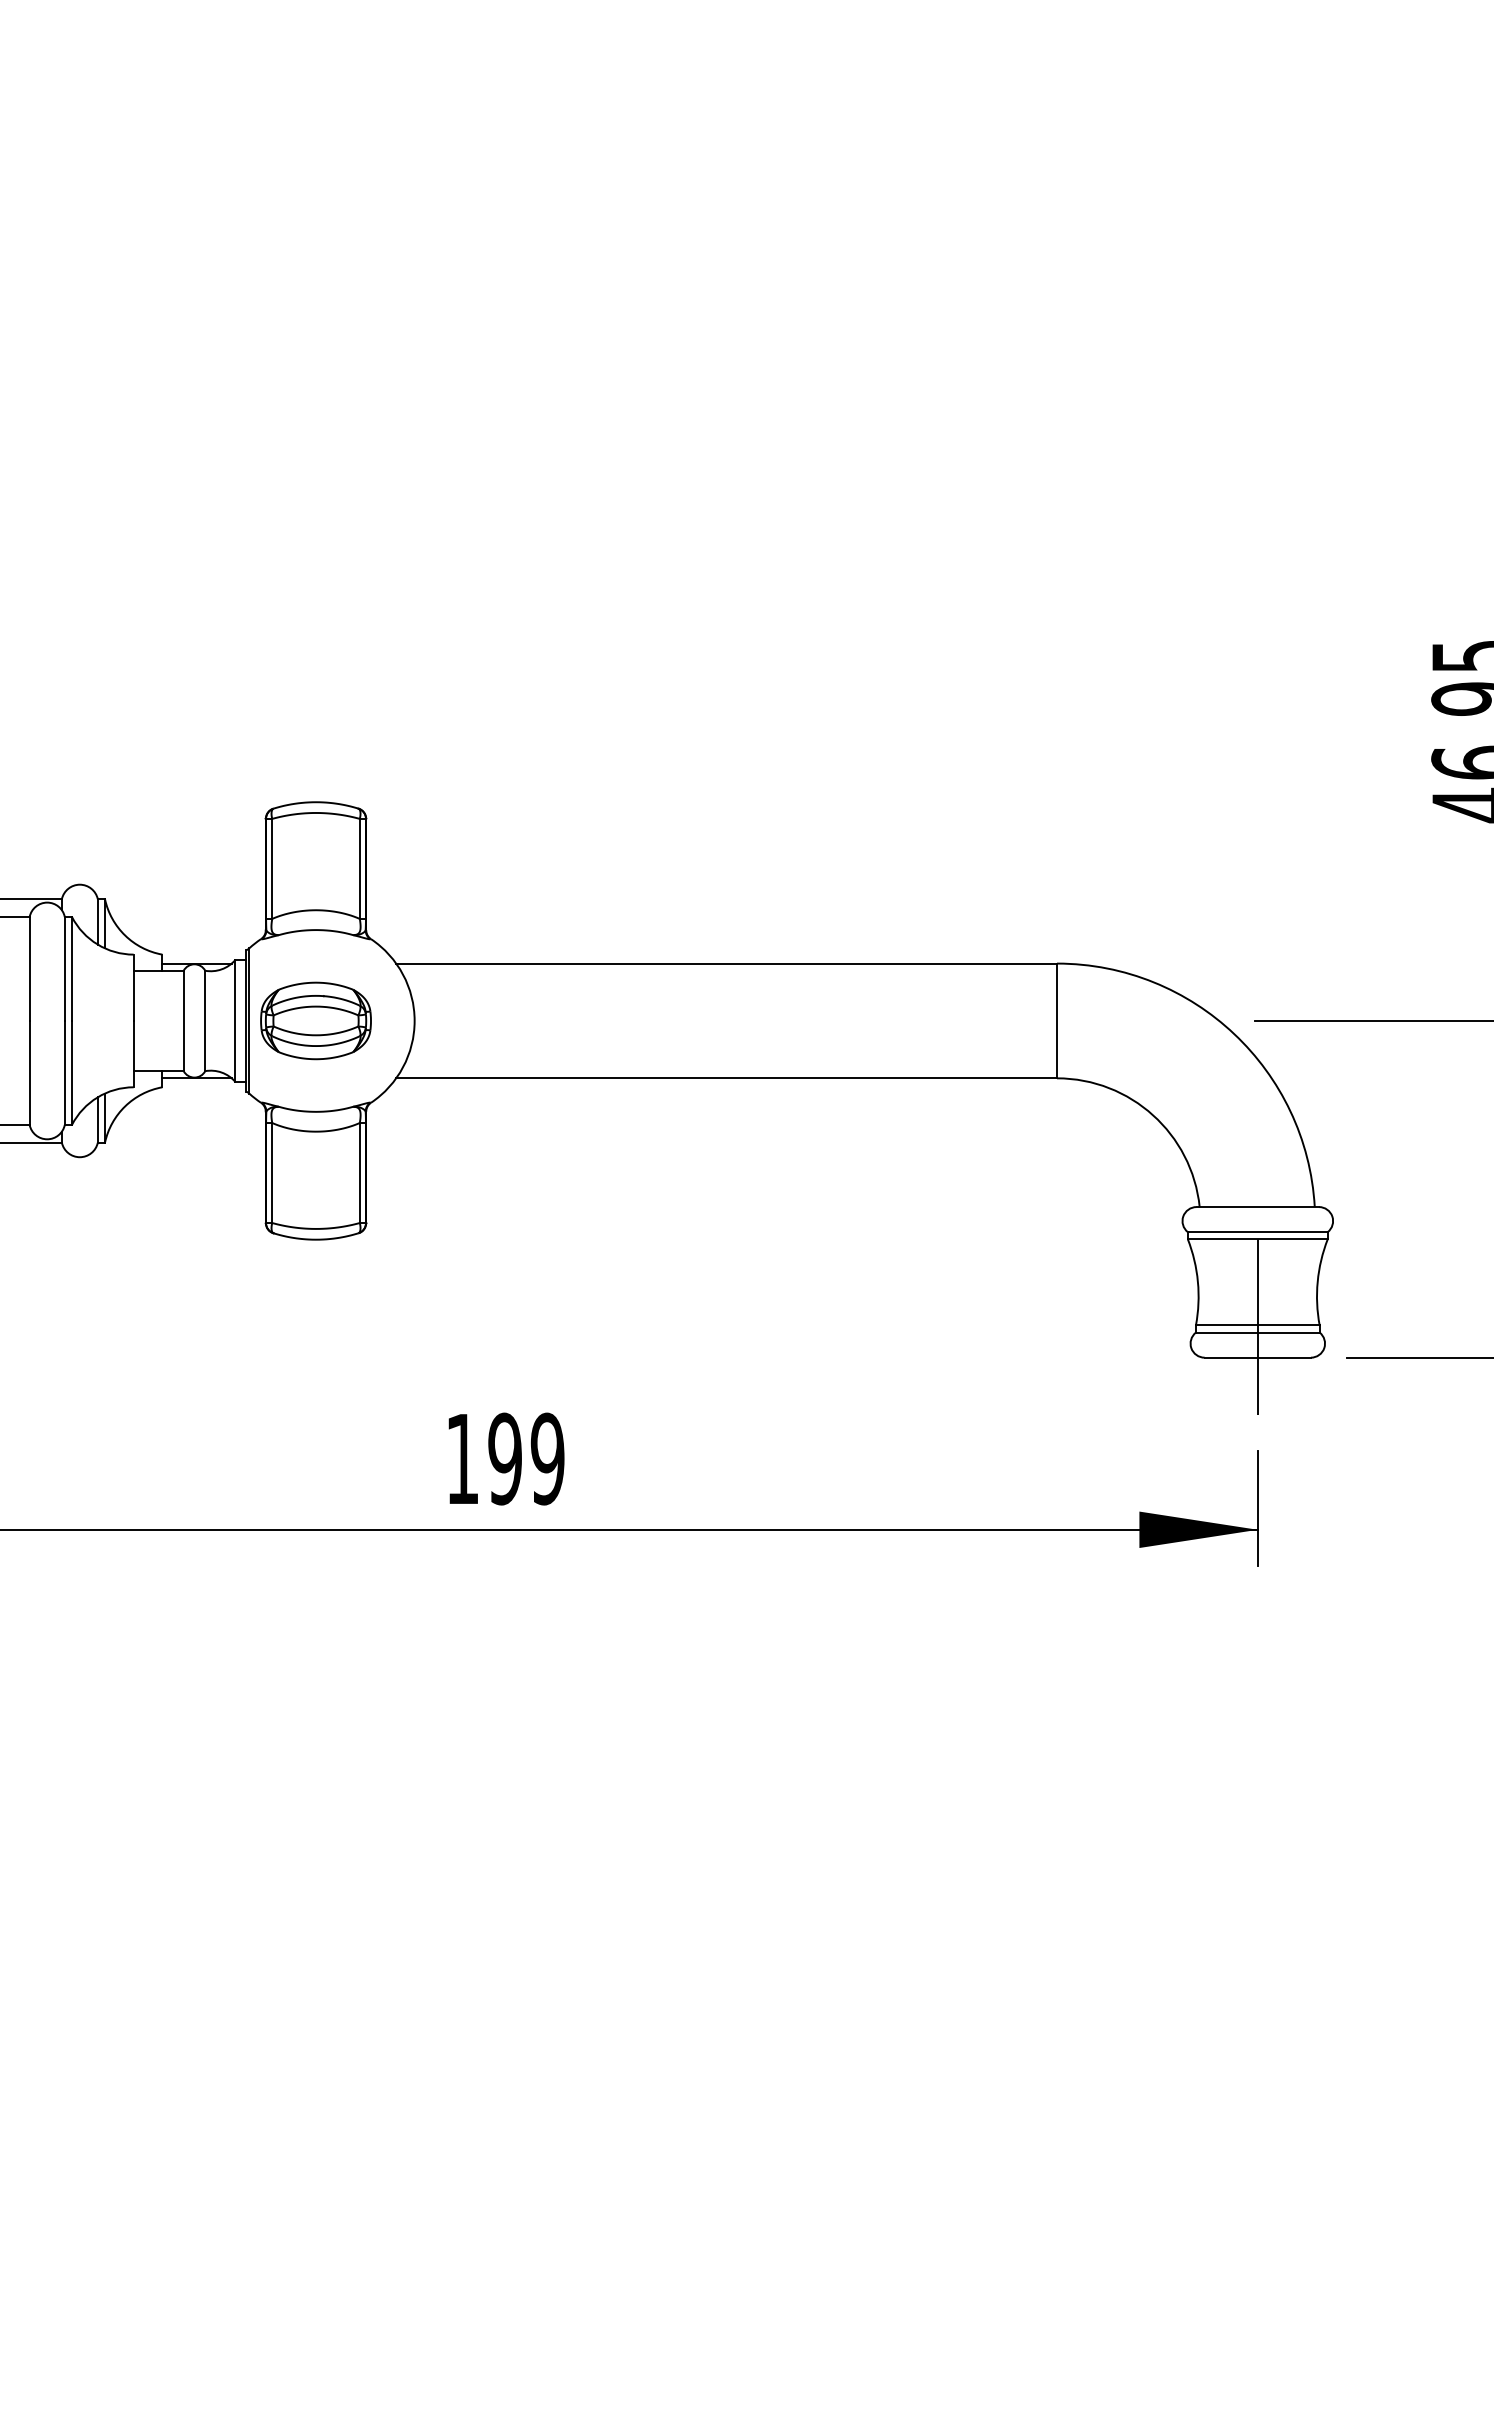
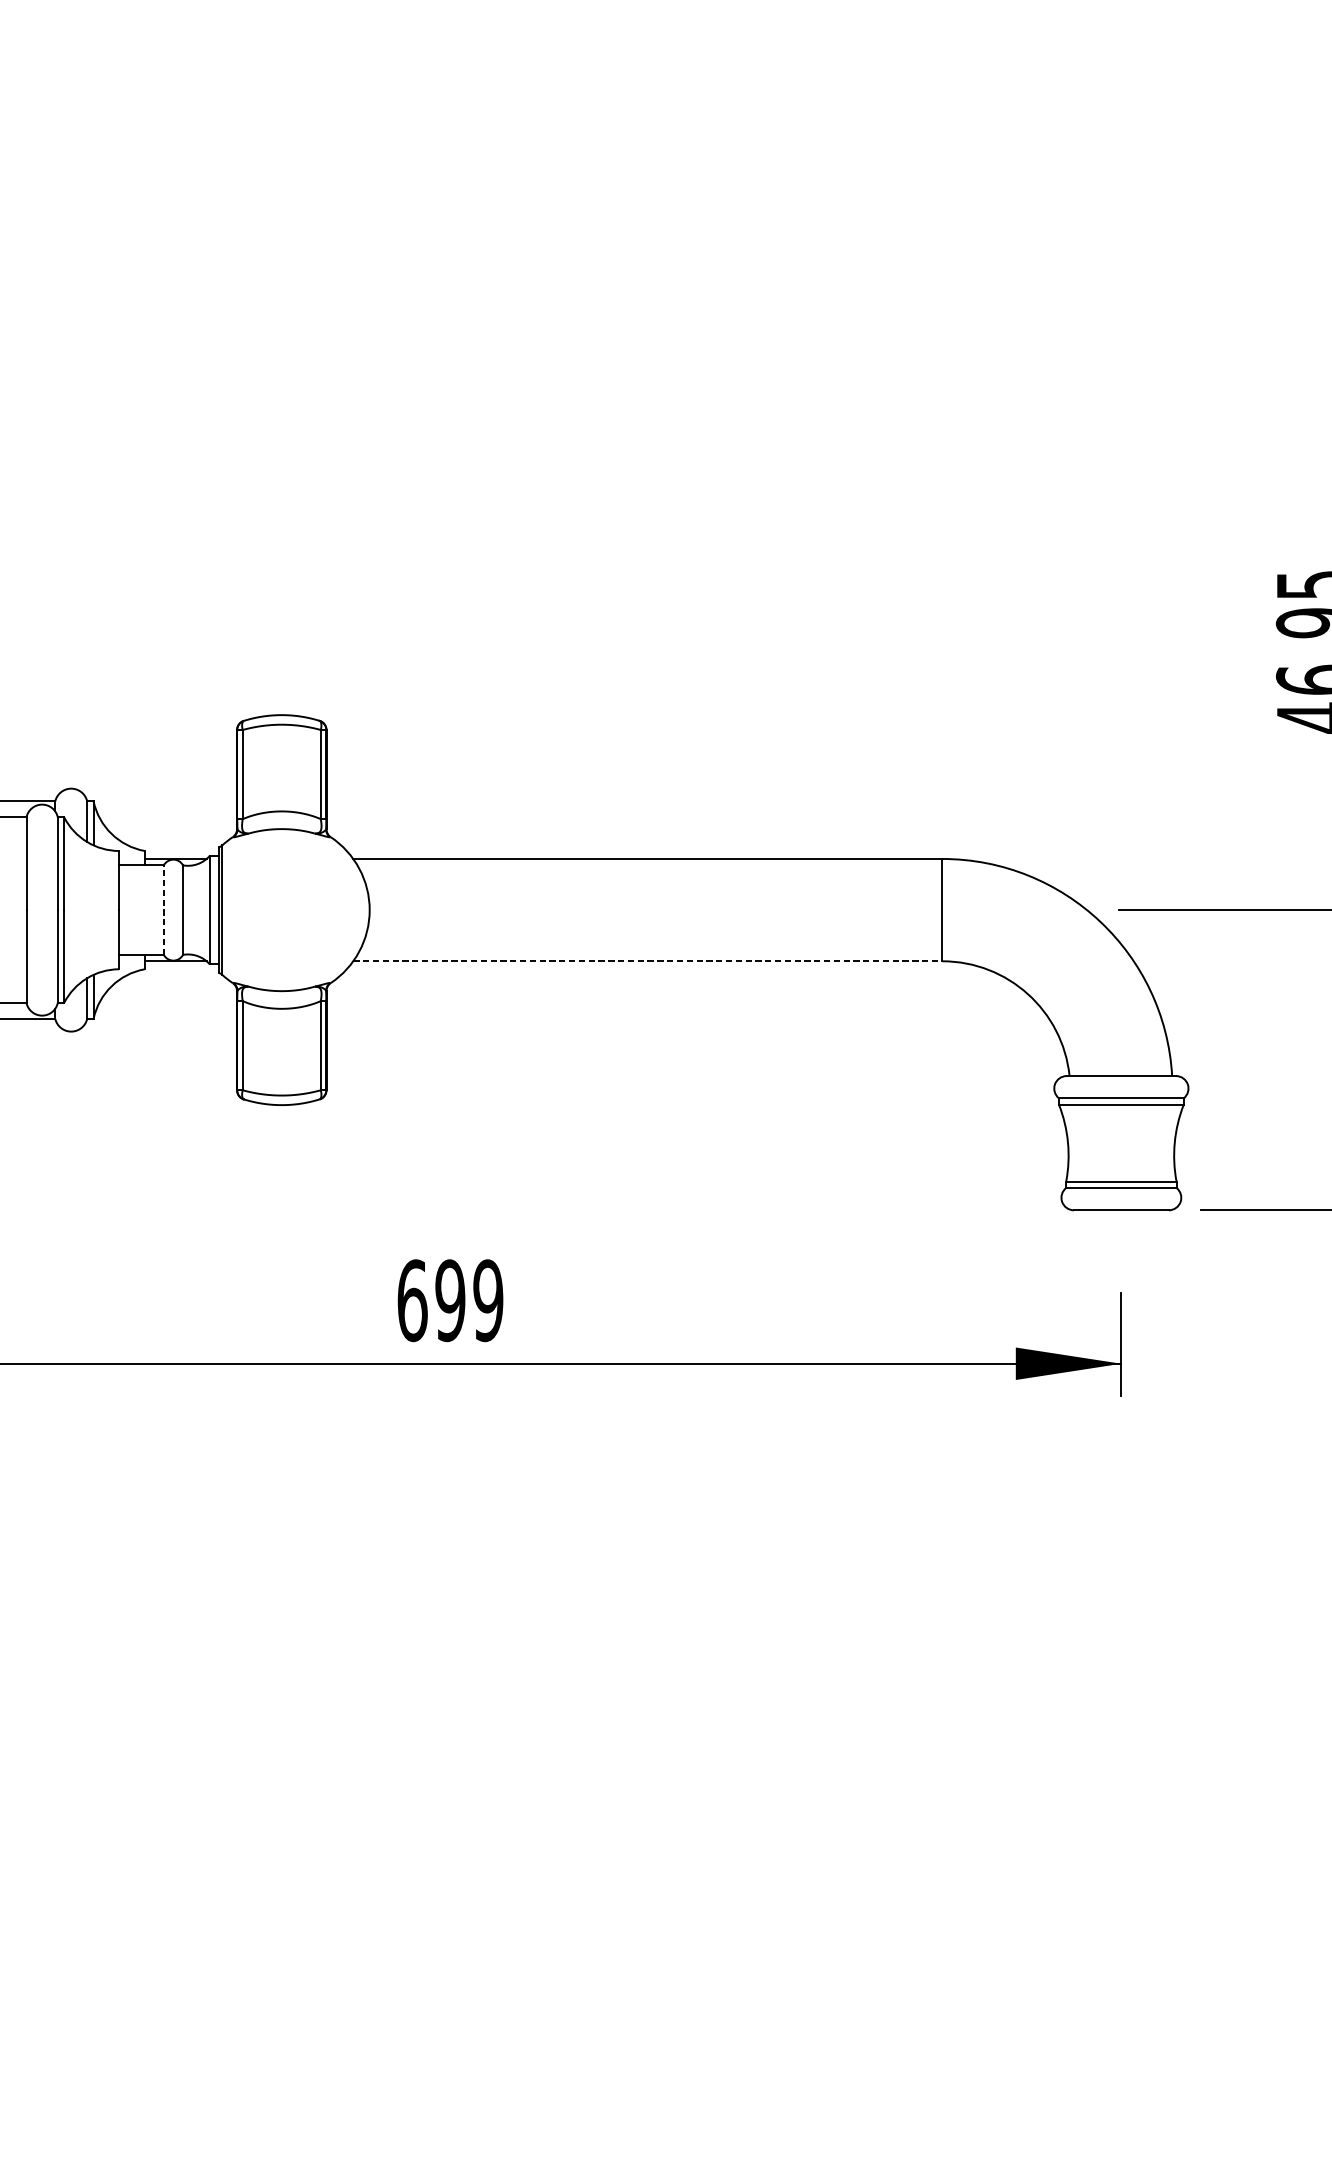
line: (183, 1020) -> (163, 909), solid -> dashed
part: (315, 1020) -> (281, 909), removed
line: (727, 1078) -> (648, 961), solid -> dashed
line: (1257, 1326) -> (1121, 1182), removed
text: (462, 1458) -> (412, 1300), 199 -> 699

